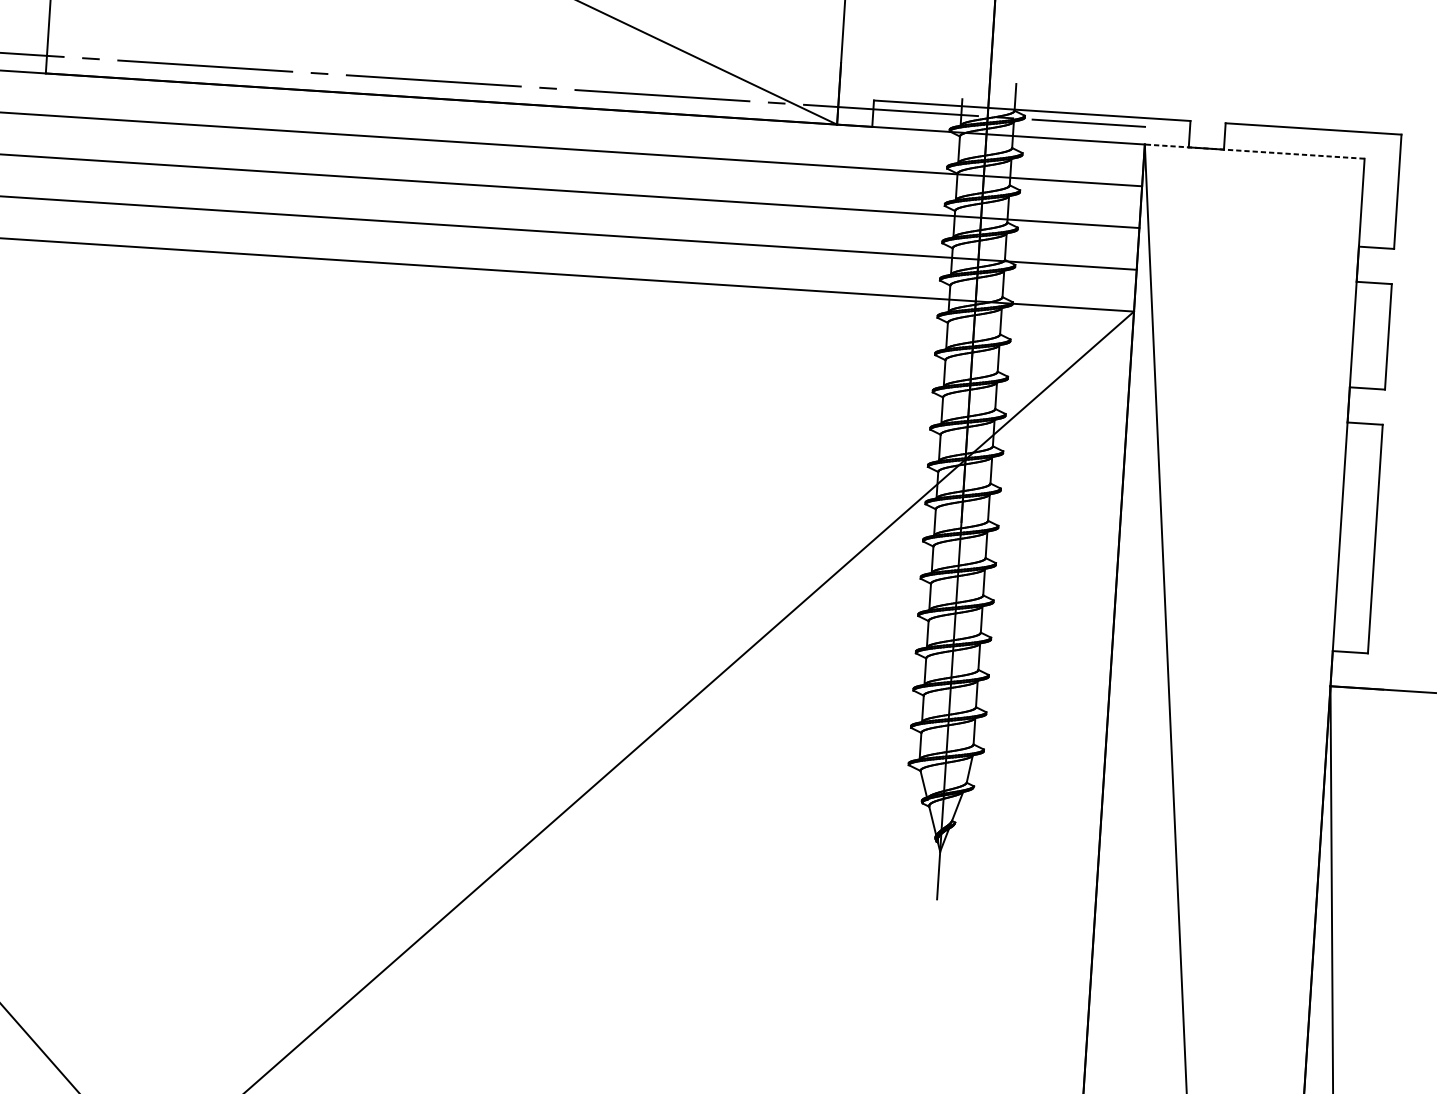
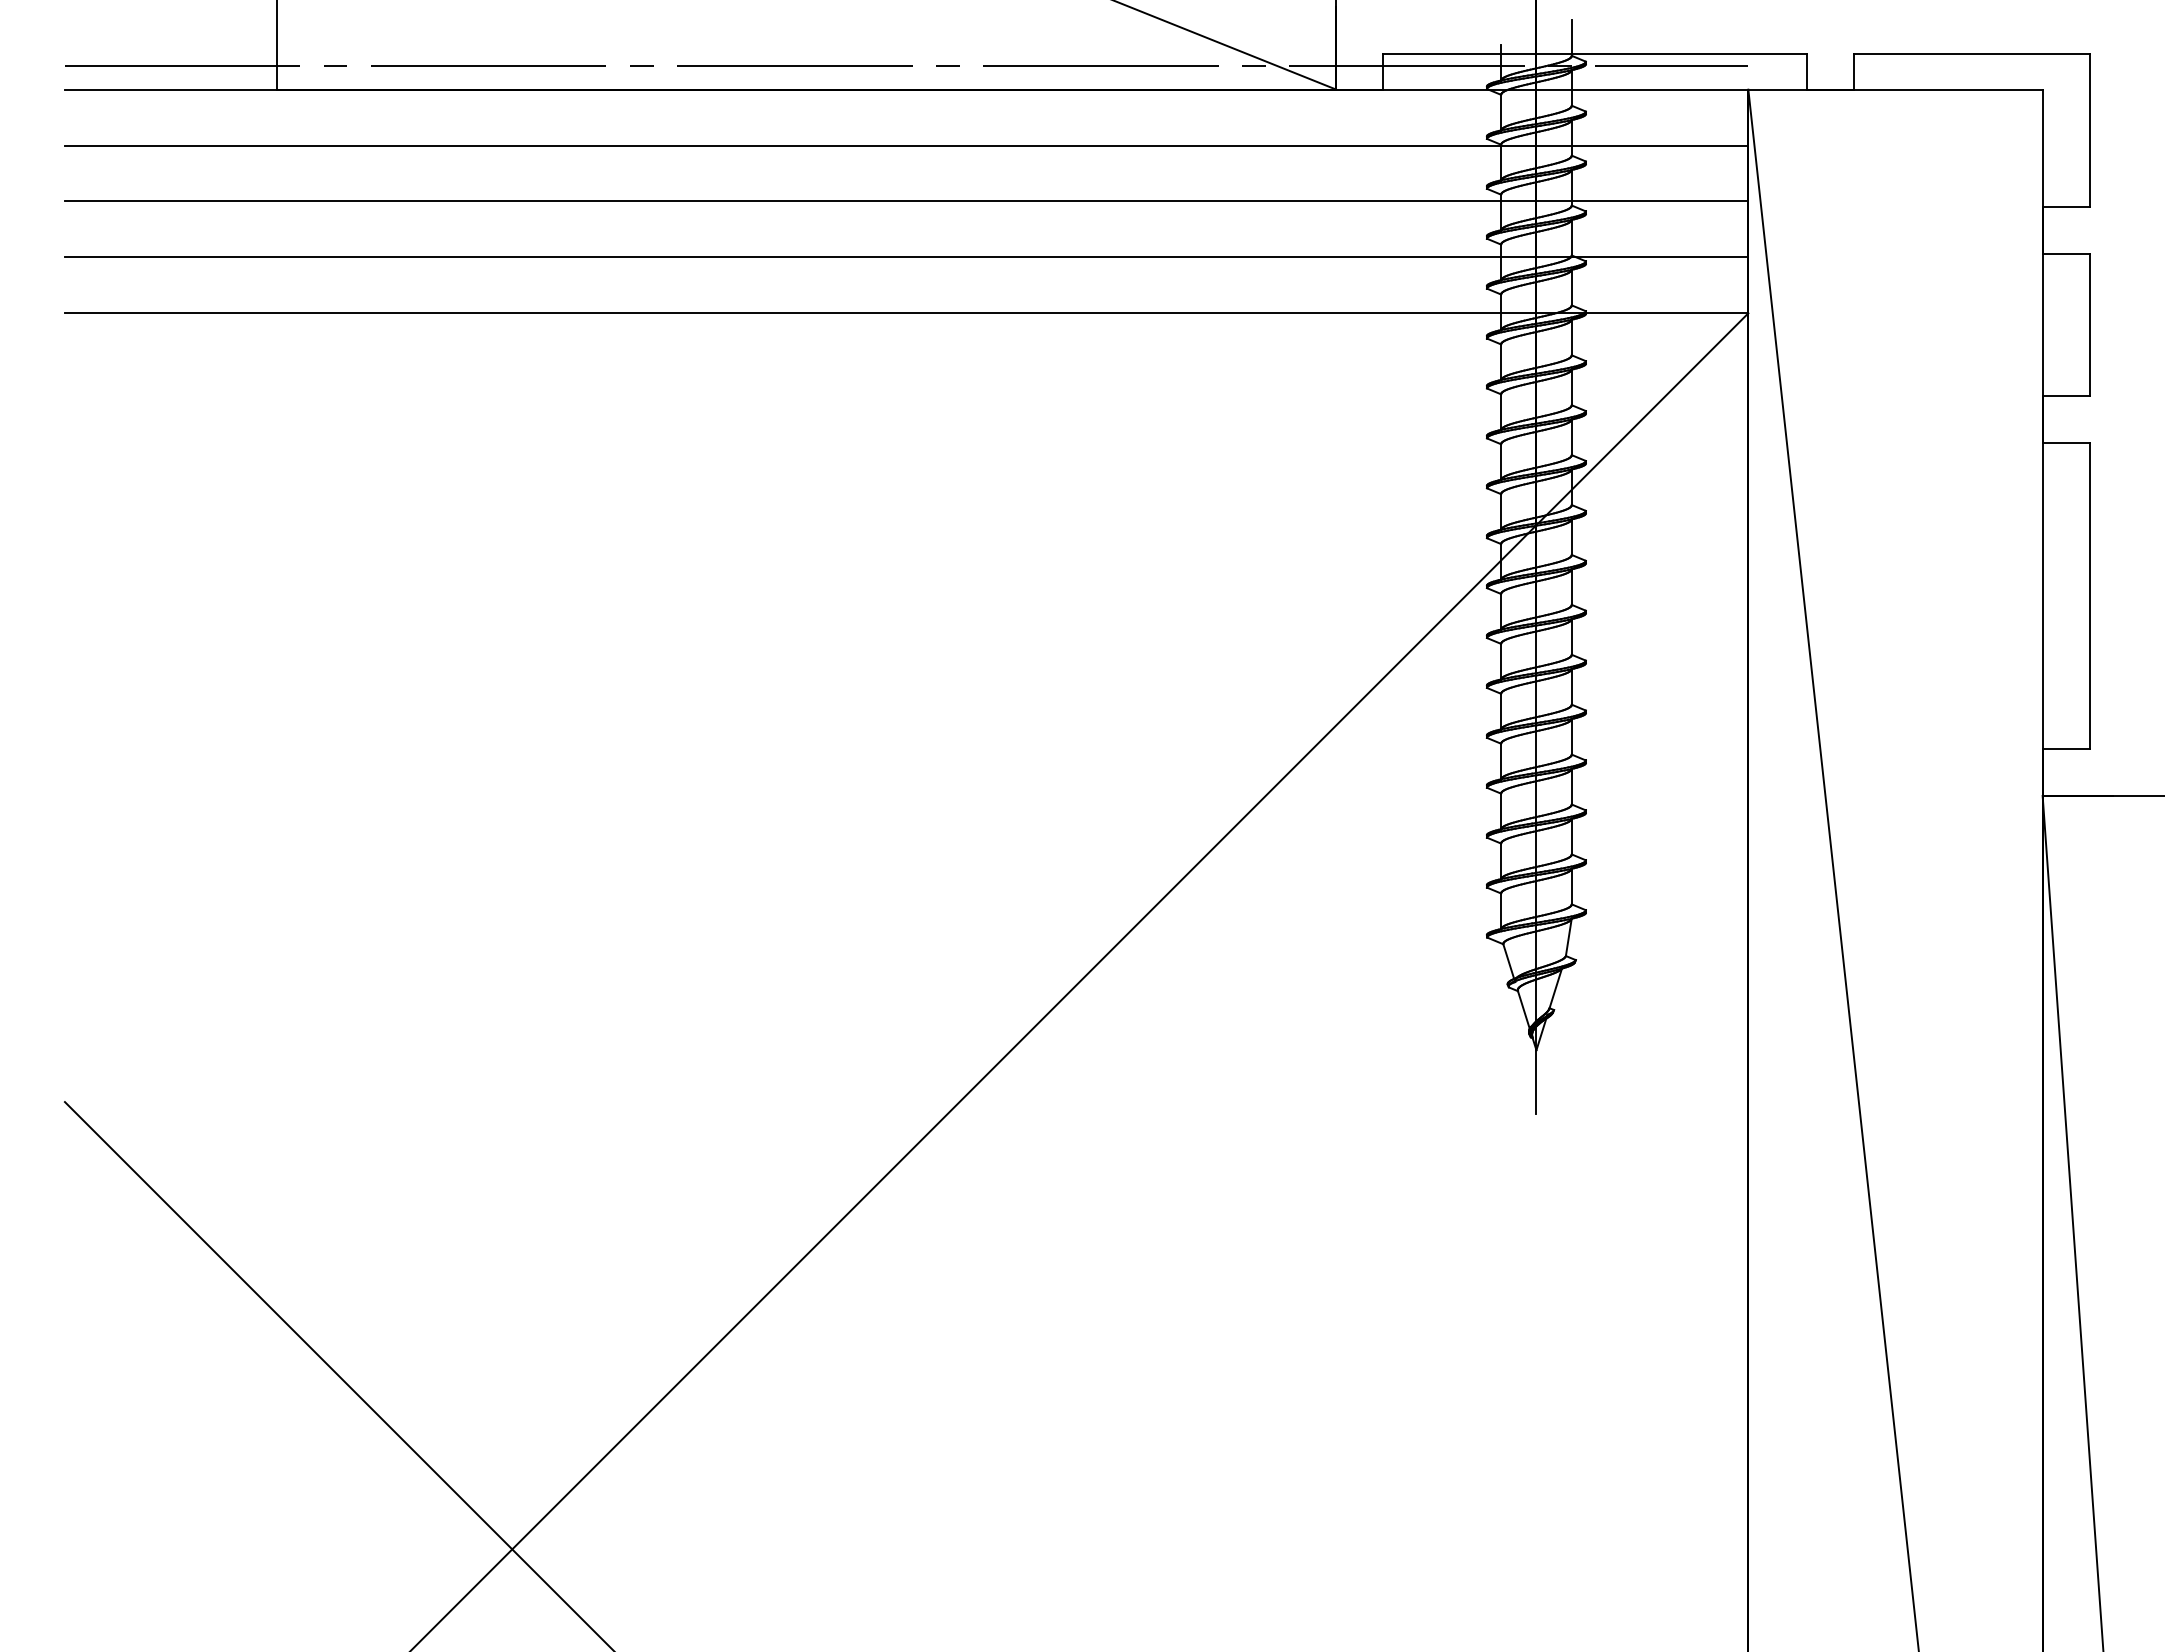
line: (1254, 151) -> (1895, 89), dashed -> solid

